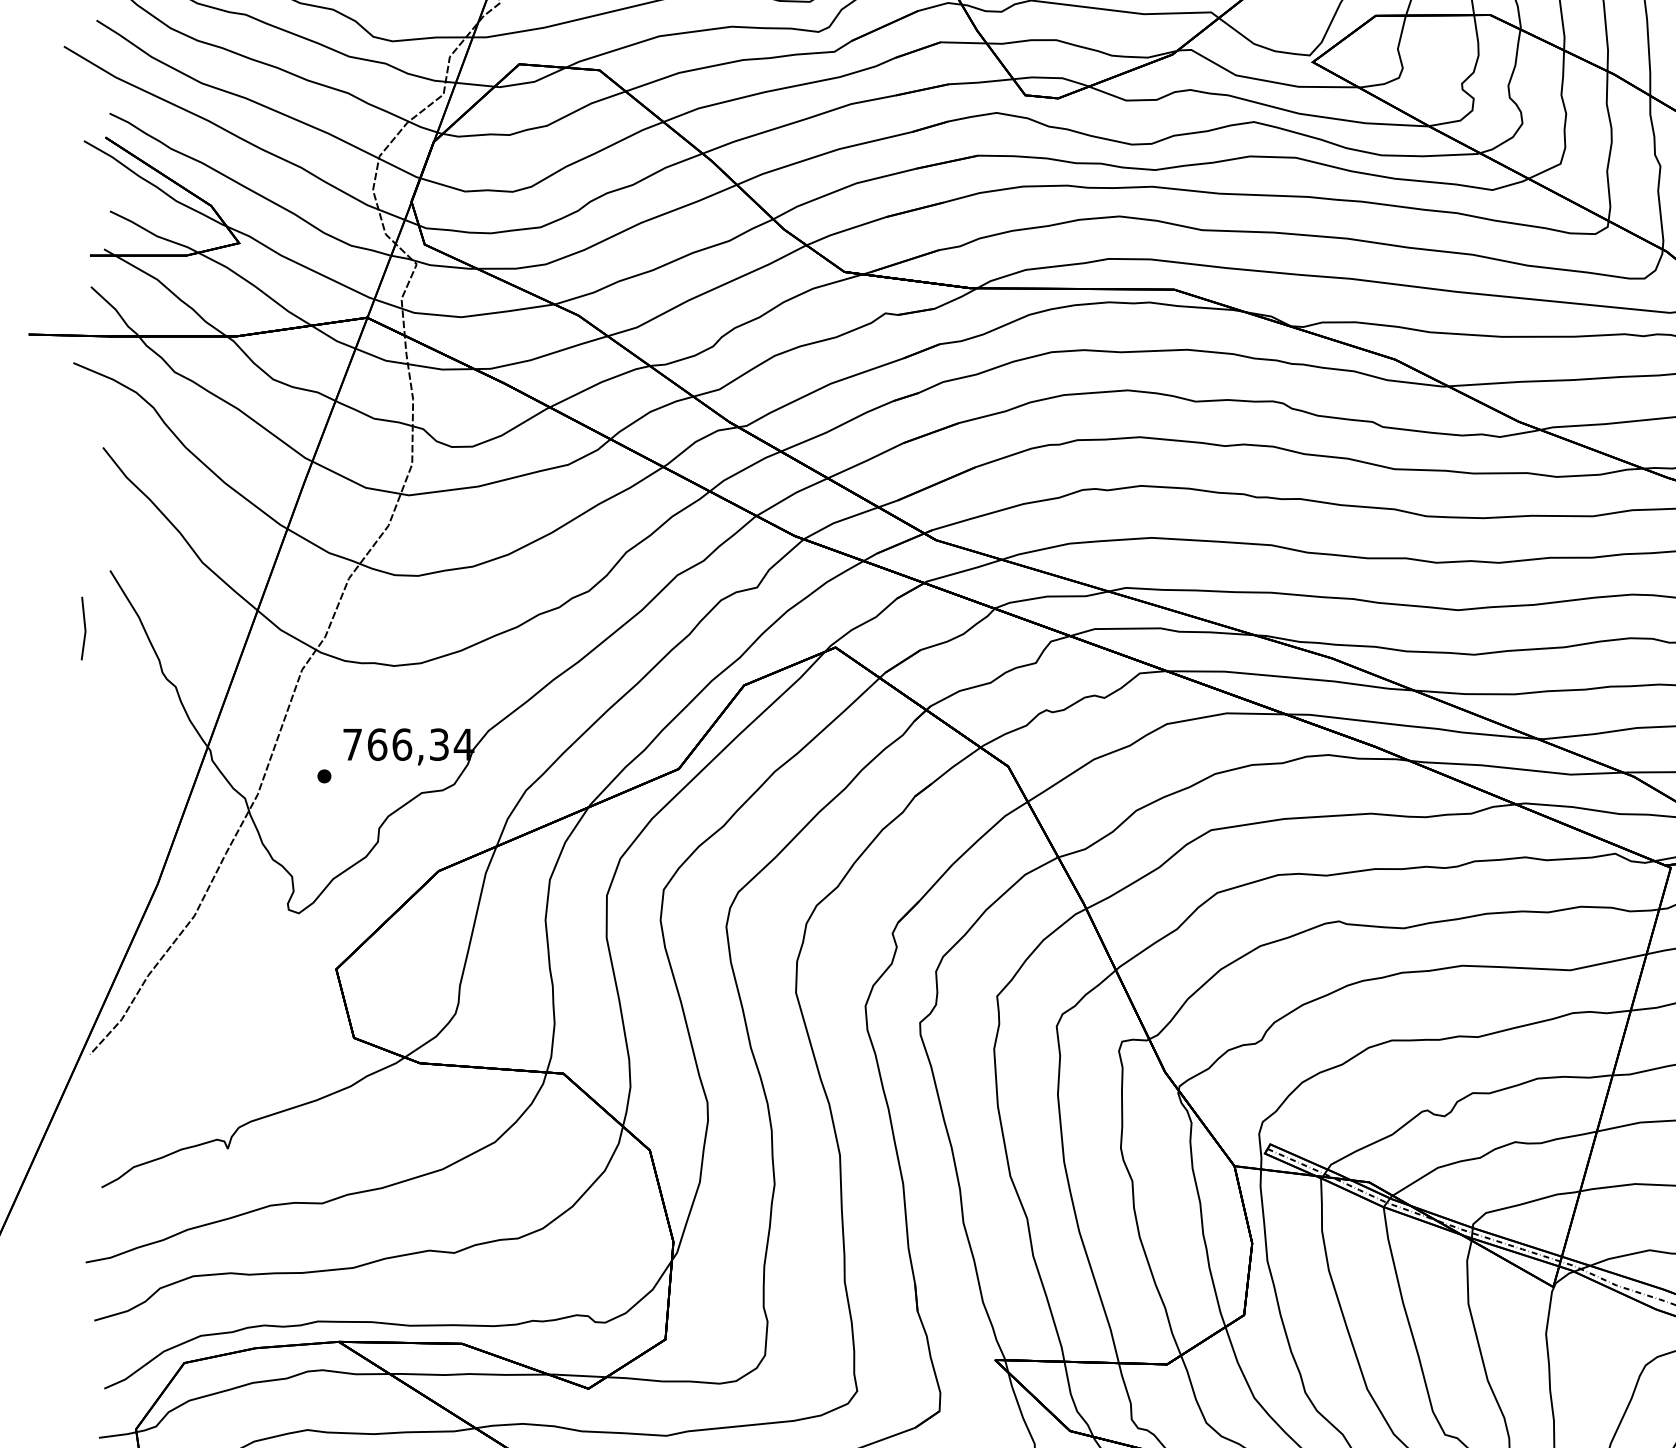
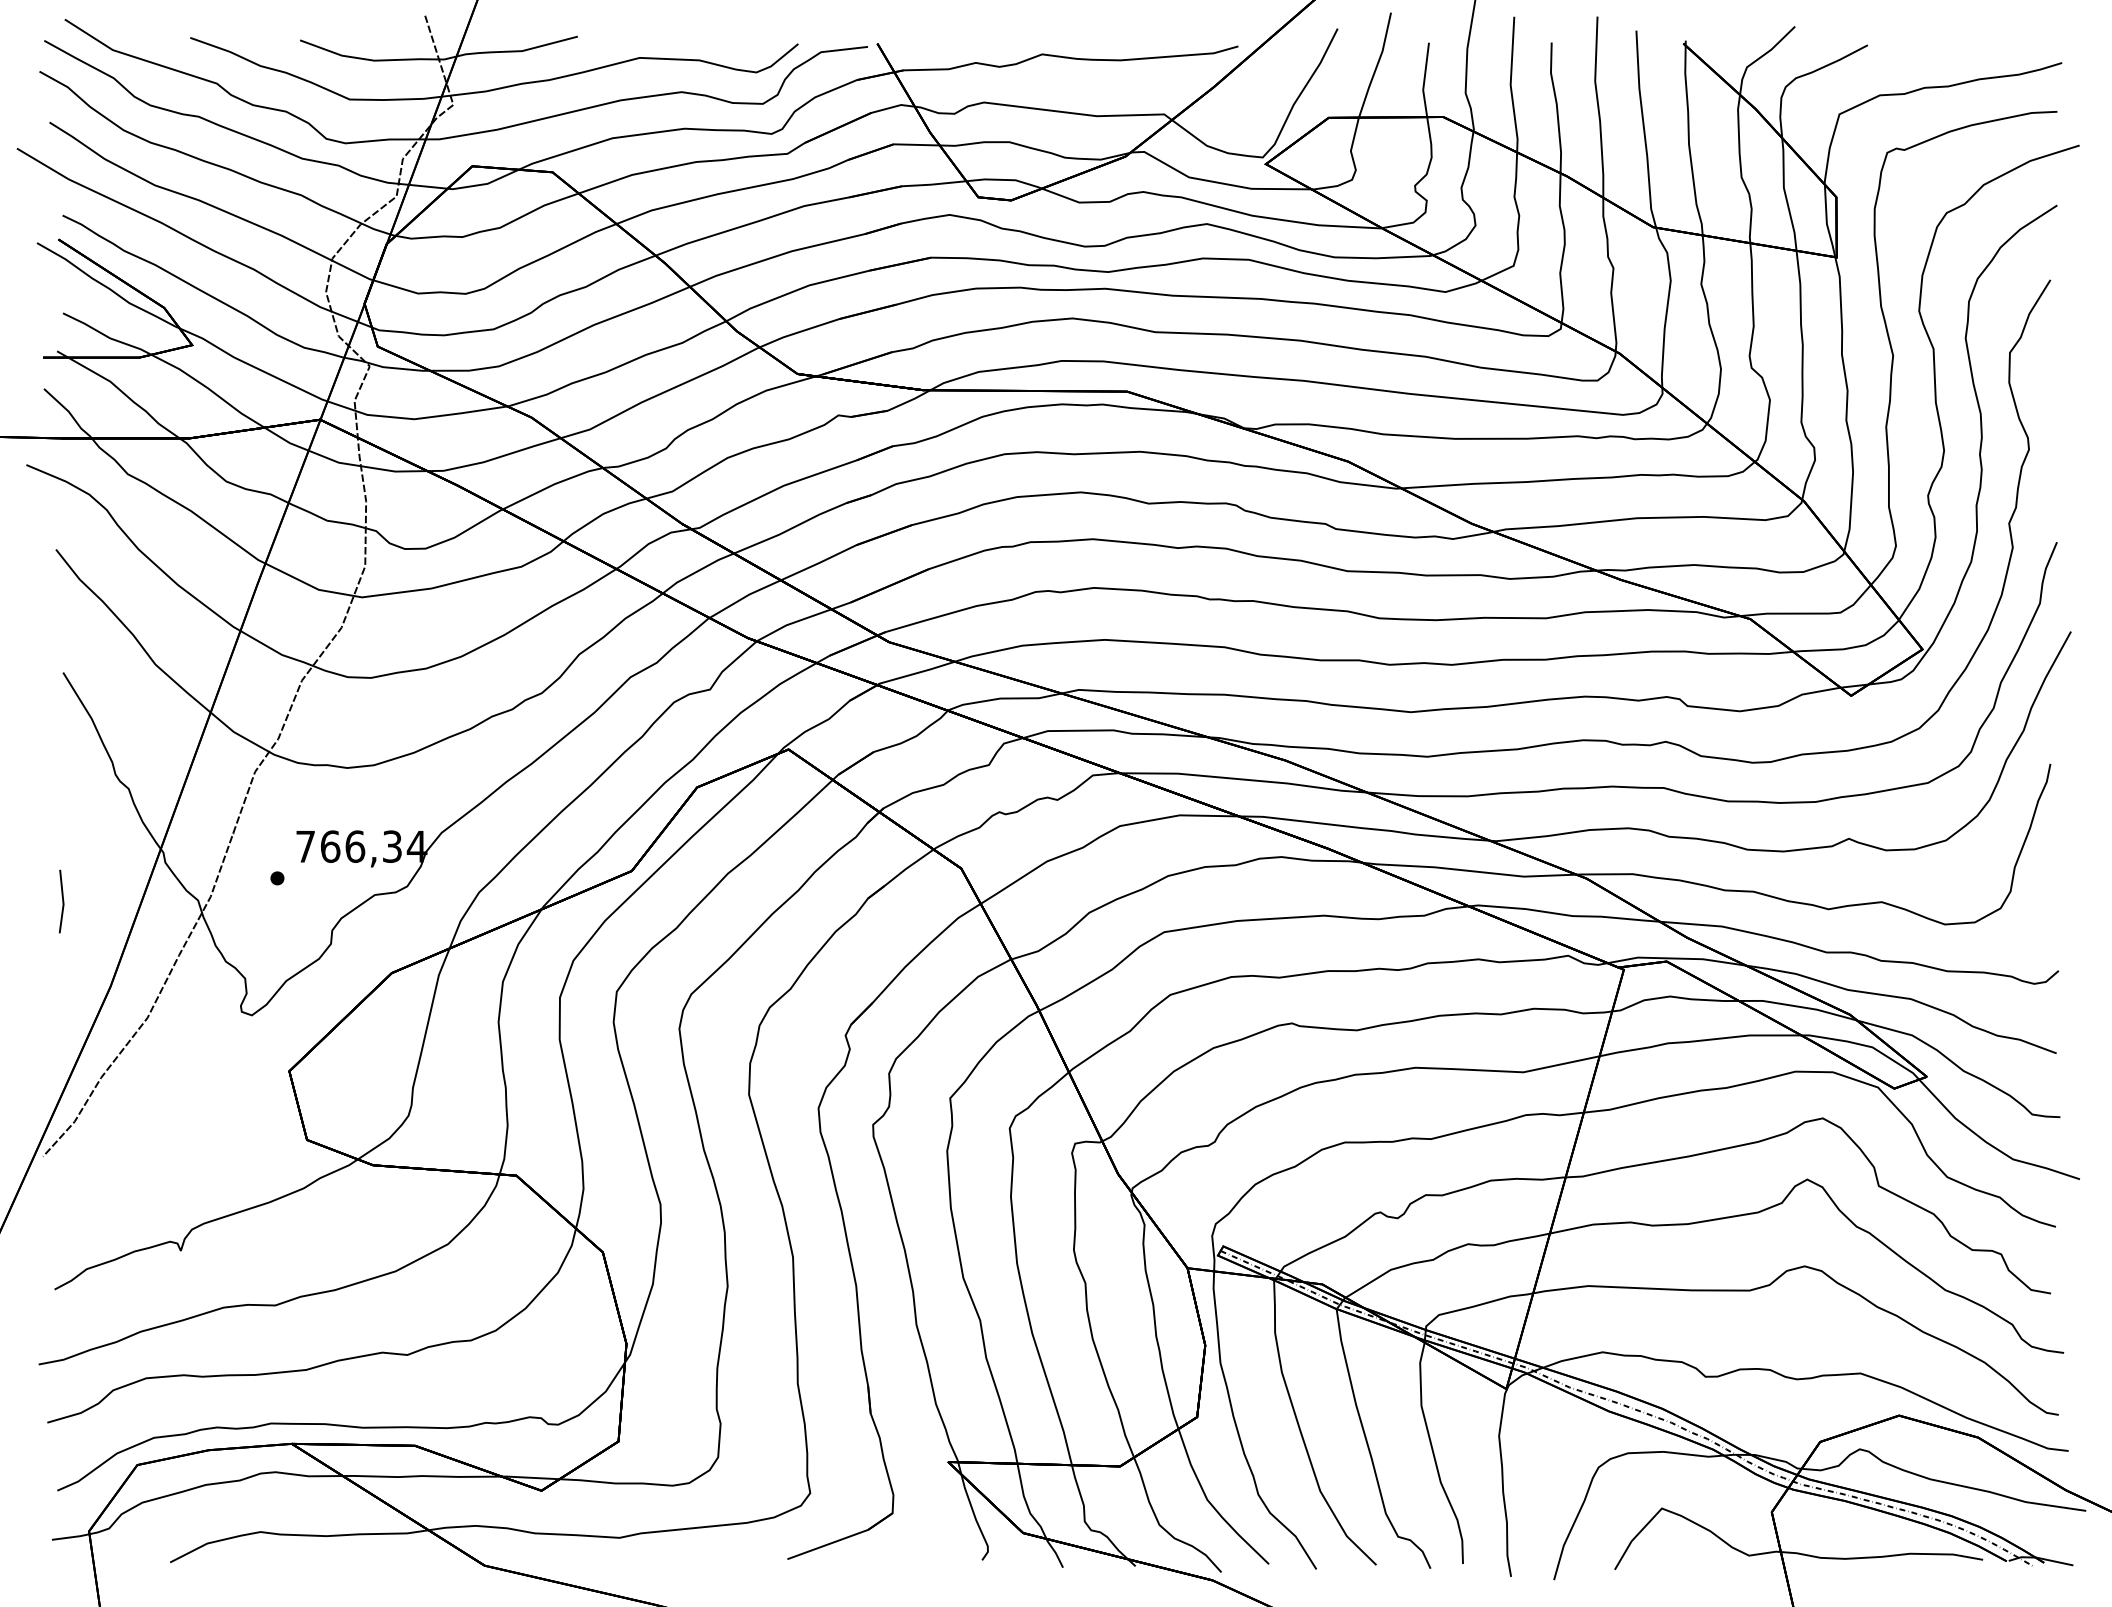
line: (84, 628) -> (62, 901), moved

